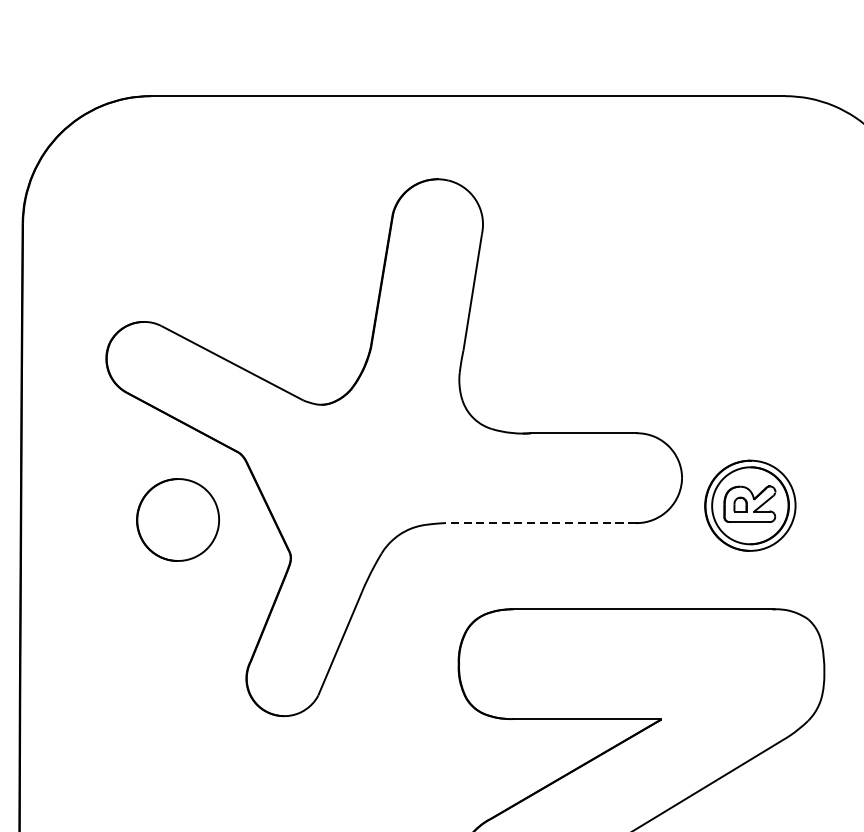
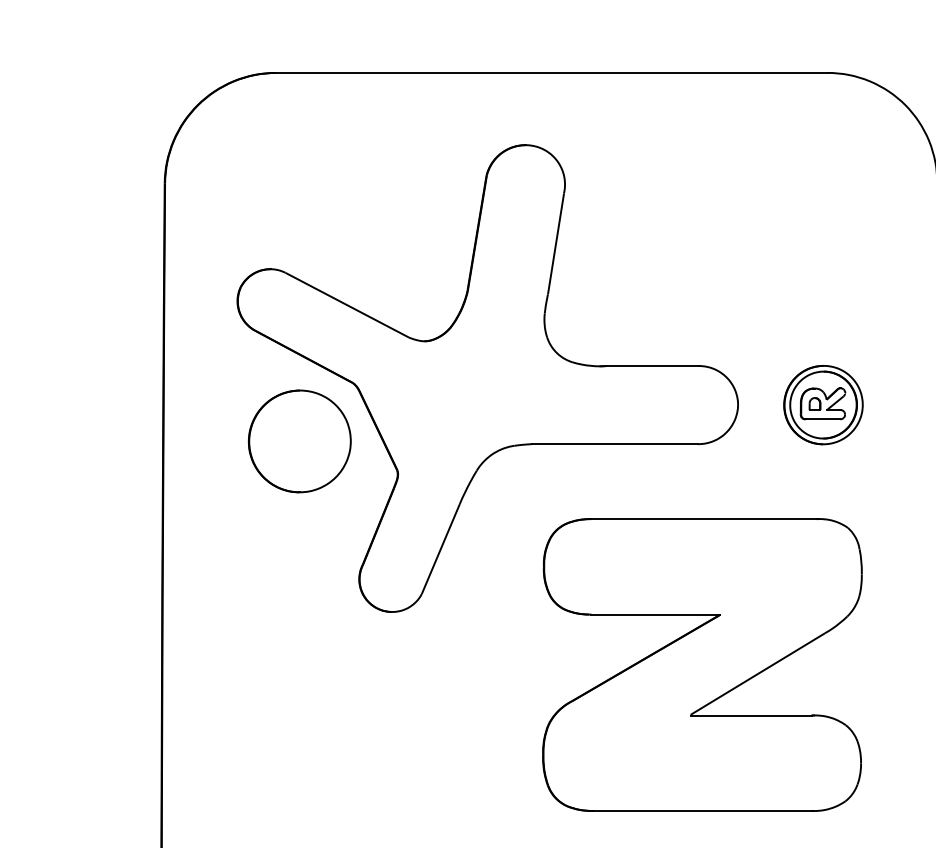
part: (750, 506) -> (823, 405), moved
part: (177, 520) -> (299, 441), size x1.43
line: (539, 523) -> (614, 444), dashed -> solid

